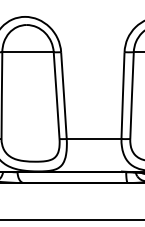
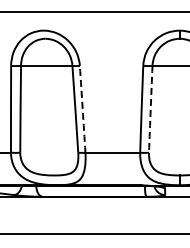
arc: (63, 95) -> (82, 109), solid -> dashed
arc: (131, 95) -> (150, 109), solid -> dashed

